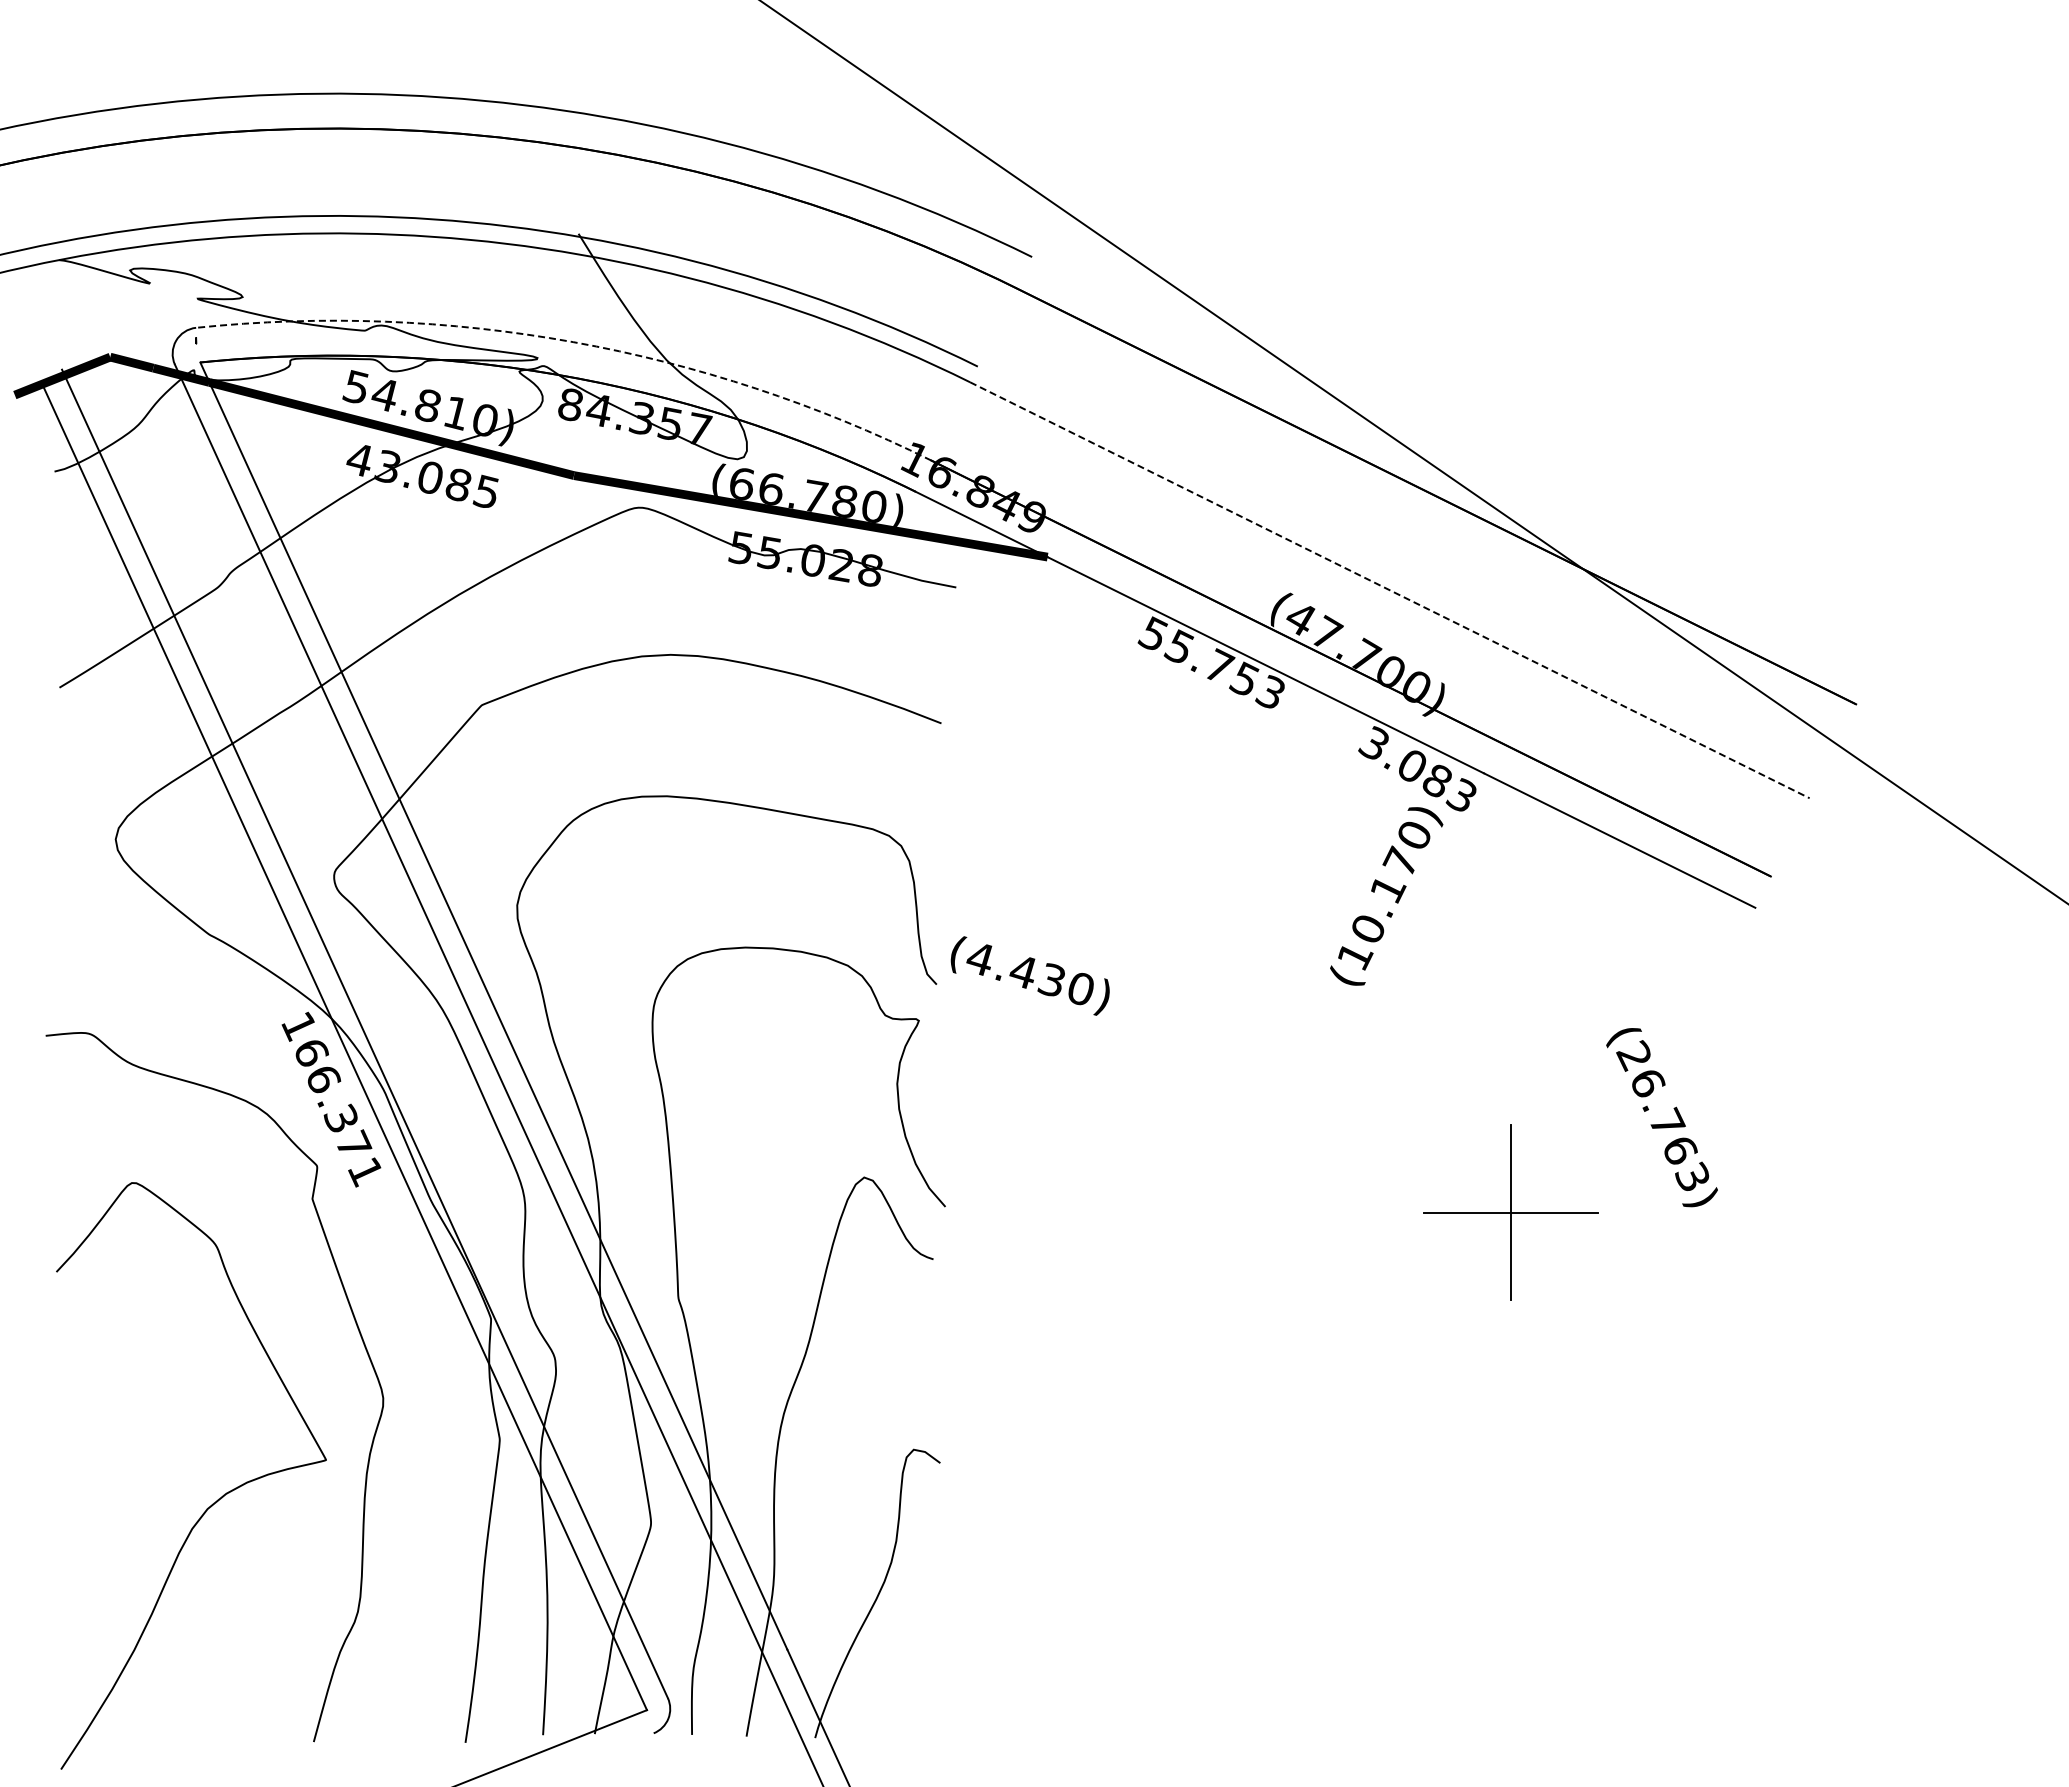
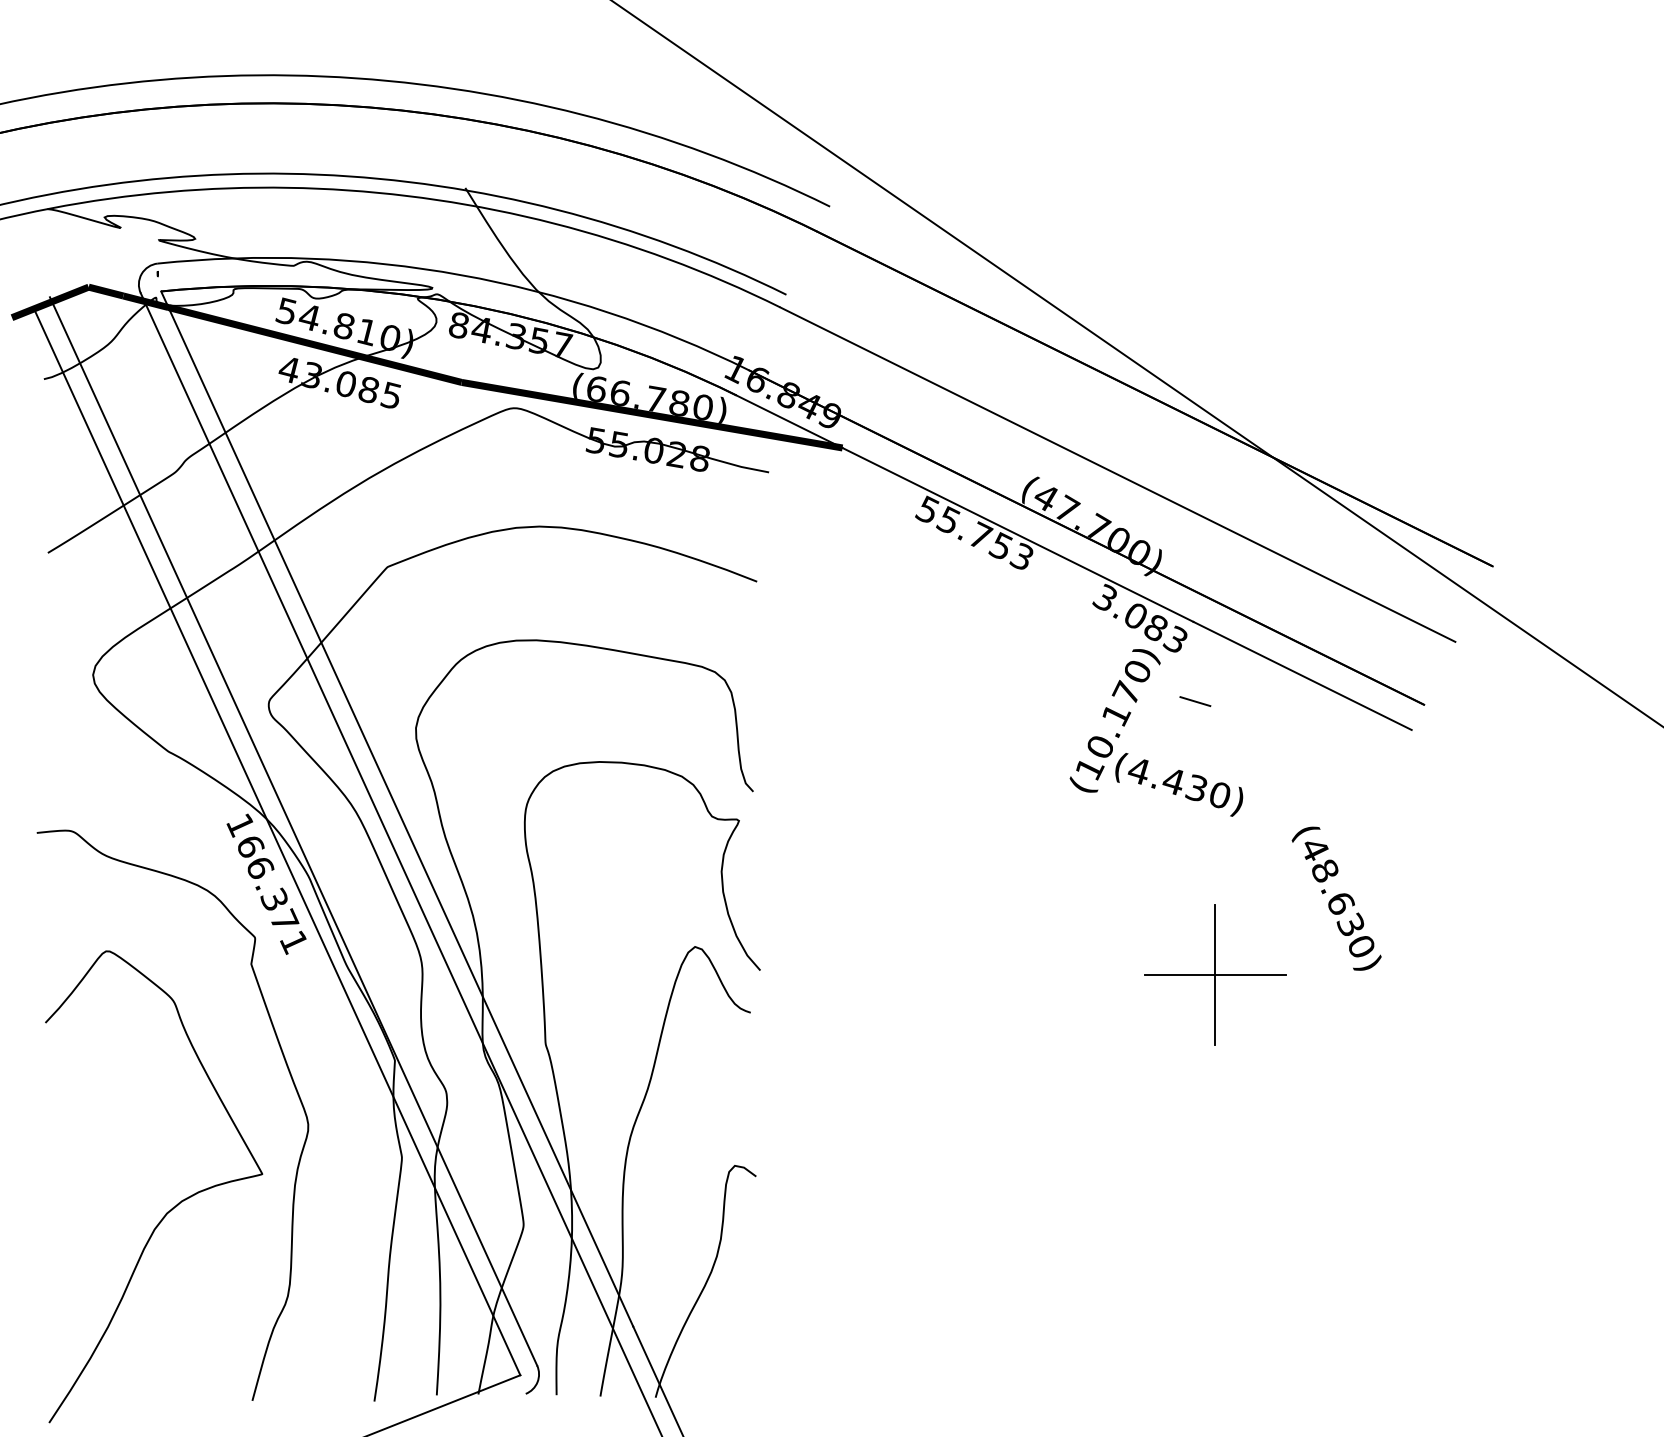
arc: (573, 342) -> (461, 275), dashed -> solid
line: (1390, 590) -> (1118, 474), dashed -> solid
line: (1485, 872) -> (1194, 701), added
text: (1029, 975) -> (1178, 784), moved
text: (1662, 1115) -> (1337, 897), (26.763) -> (48.630)

